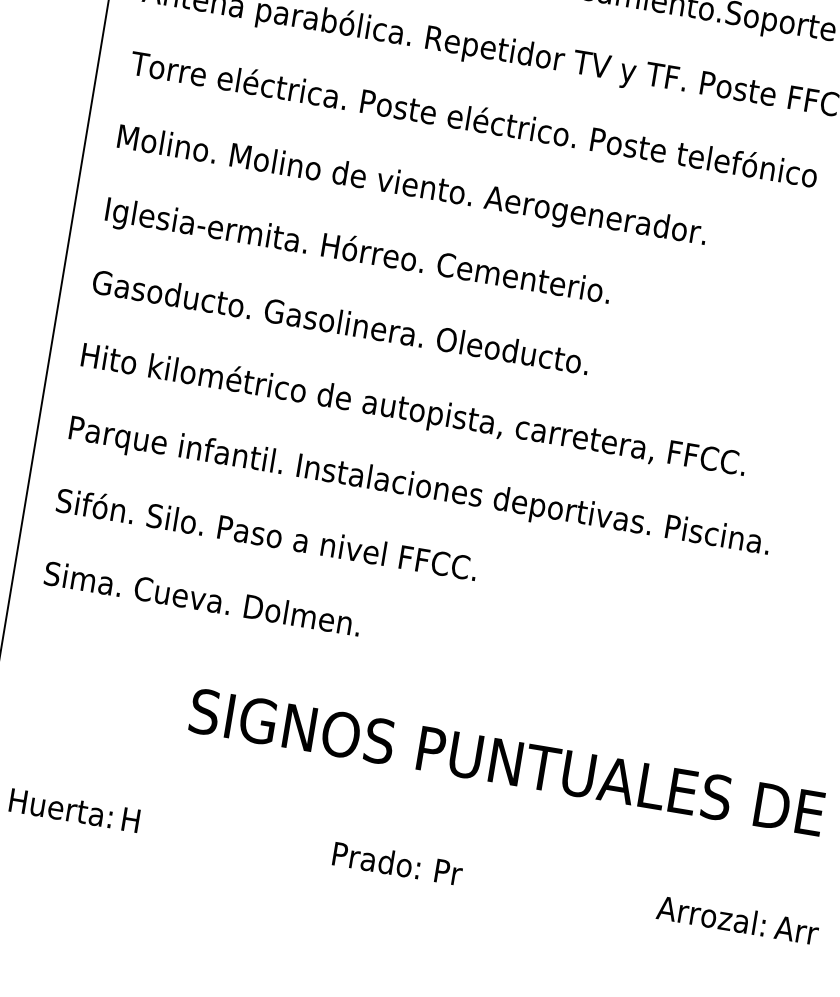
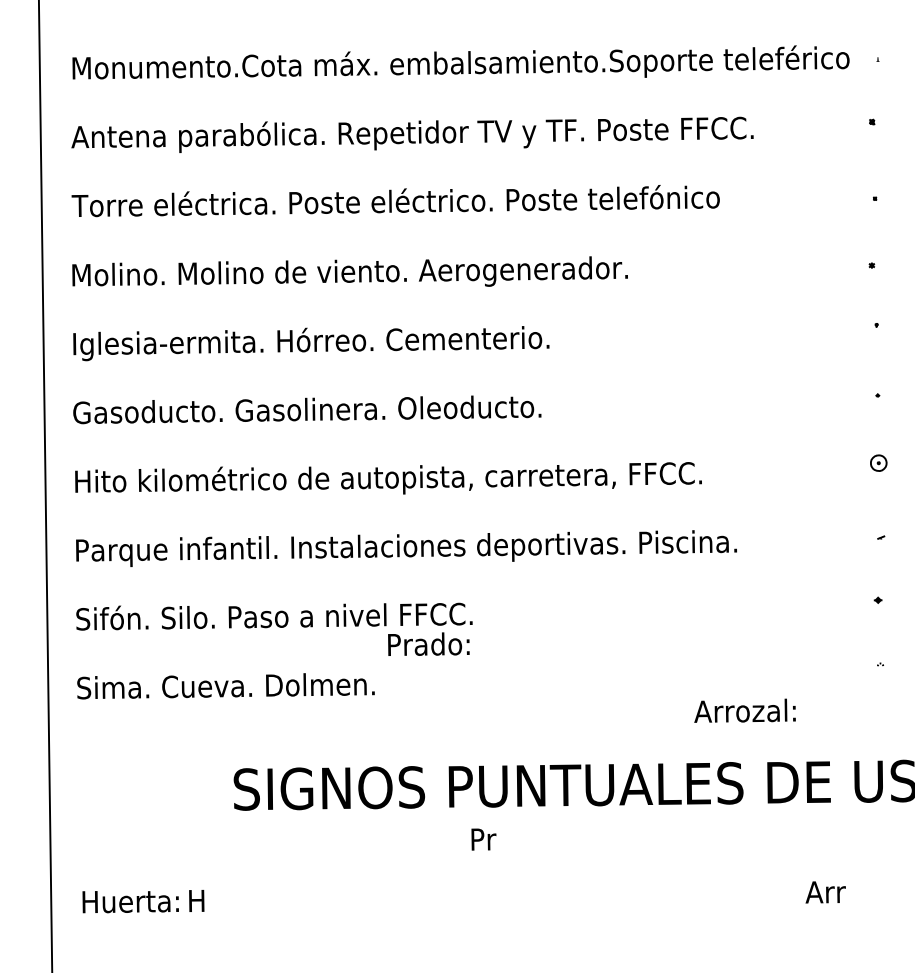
text: (376, 859) -> (428, 643), moved
text: (448, 872) -> (483, 839), moved
text: (710, 915) -> (744, 710), moved

